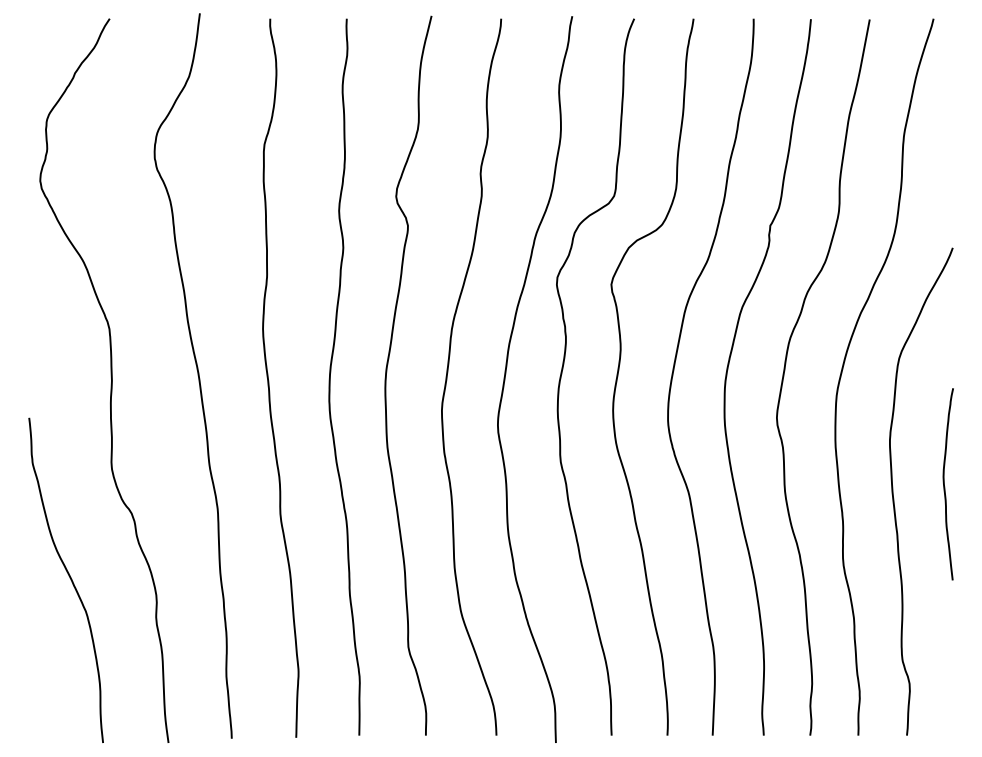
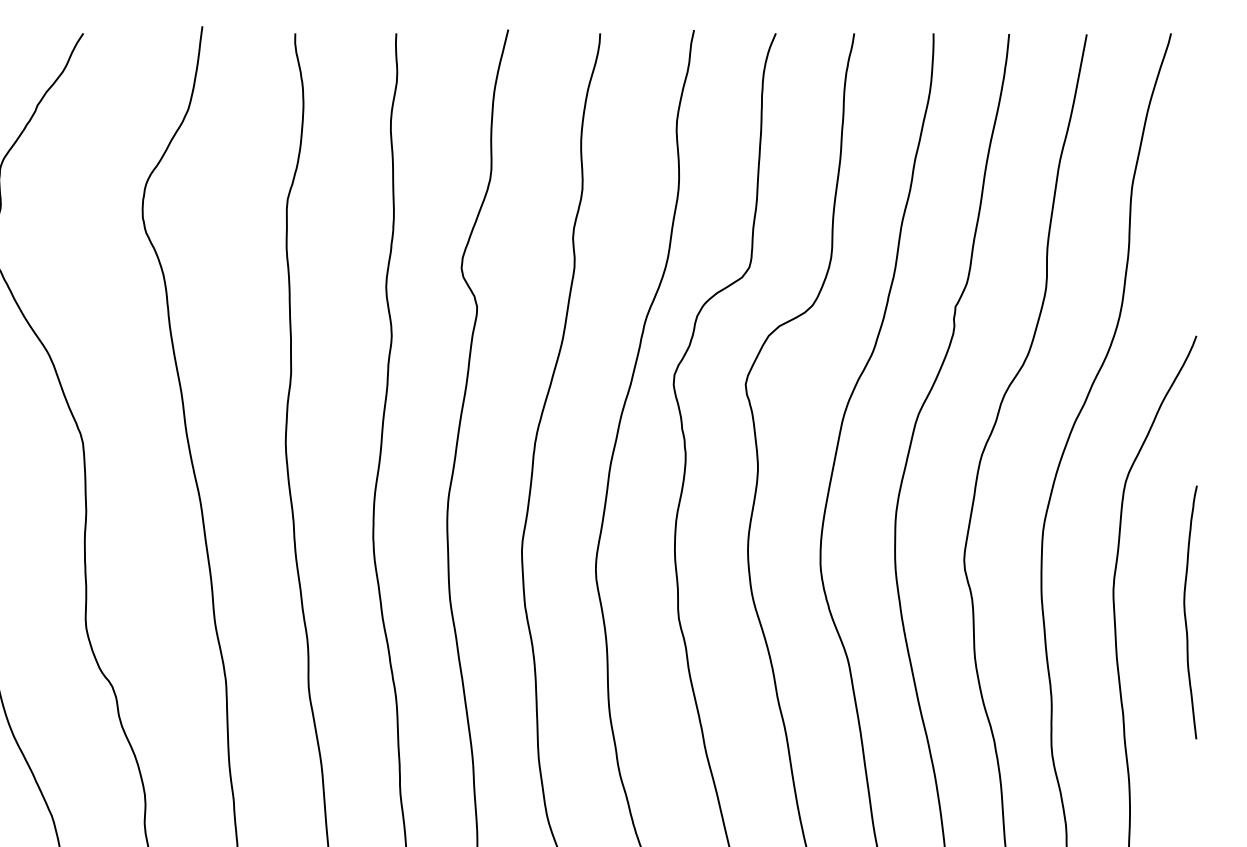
curve: (945, 486) -> (1186, 615), moved

